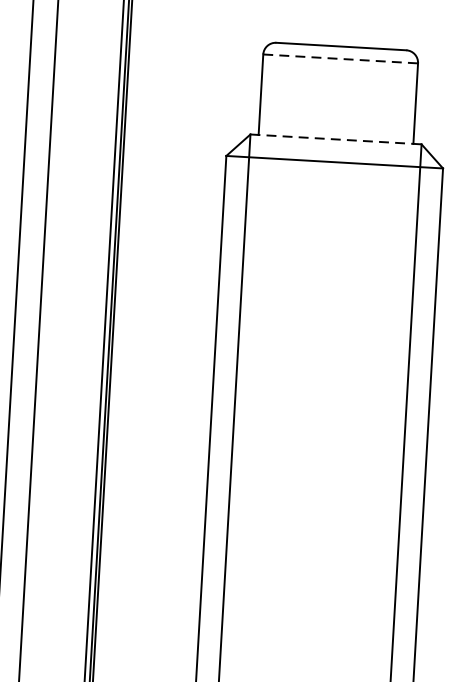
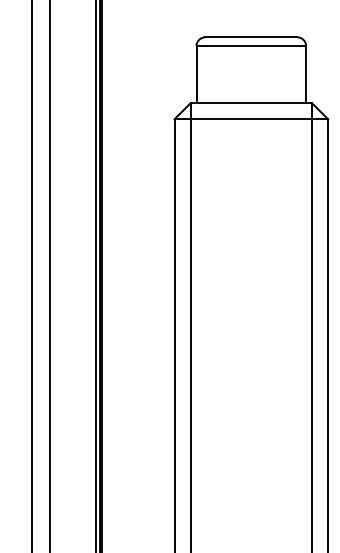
line: (340, 59) -> (251, 46), dashed -> solid
line: (336, 139) -> (251, 103), dashed -> solid

